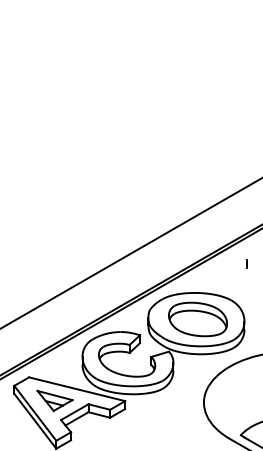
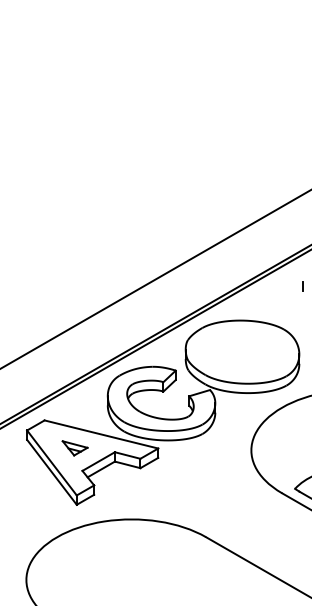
part: (198, 319) -> (244, 351), removed
part: (54, 401) -> (74, 448), size x0.6

